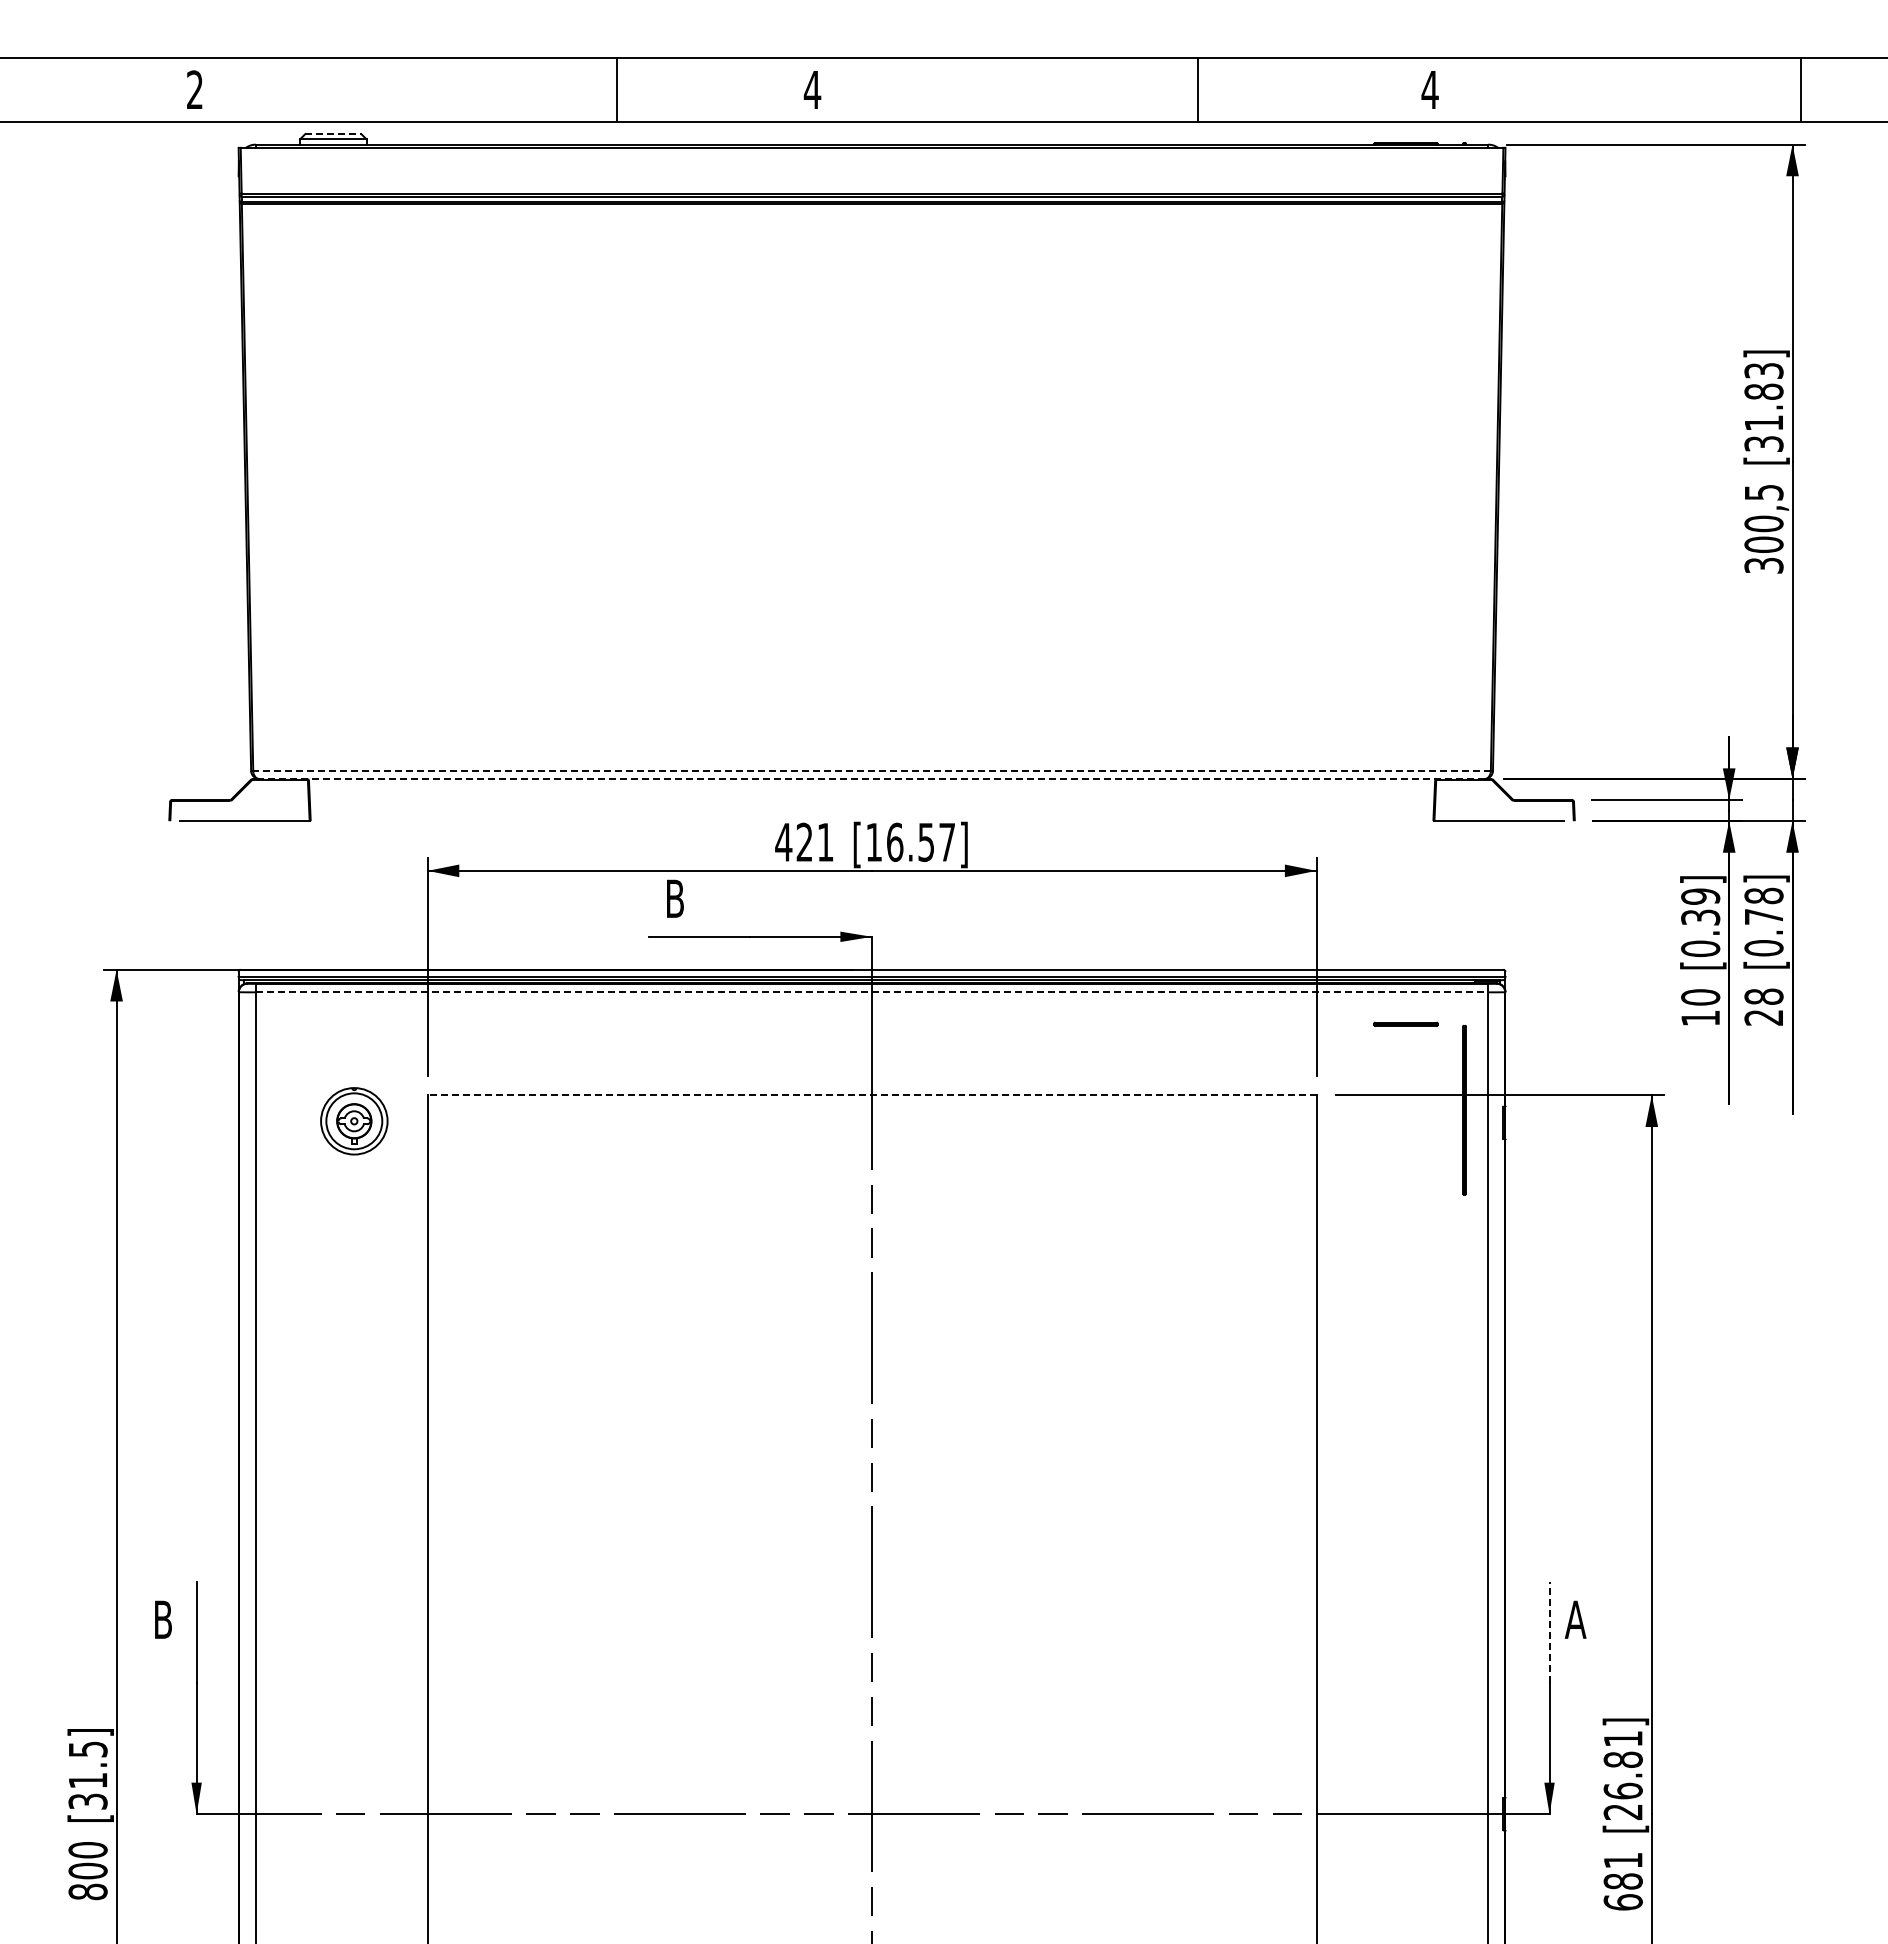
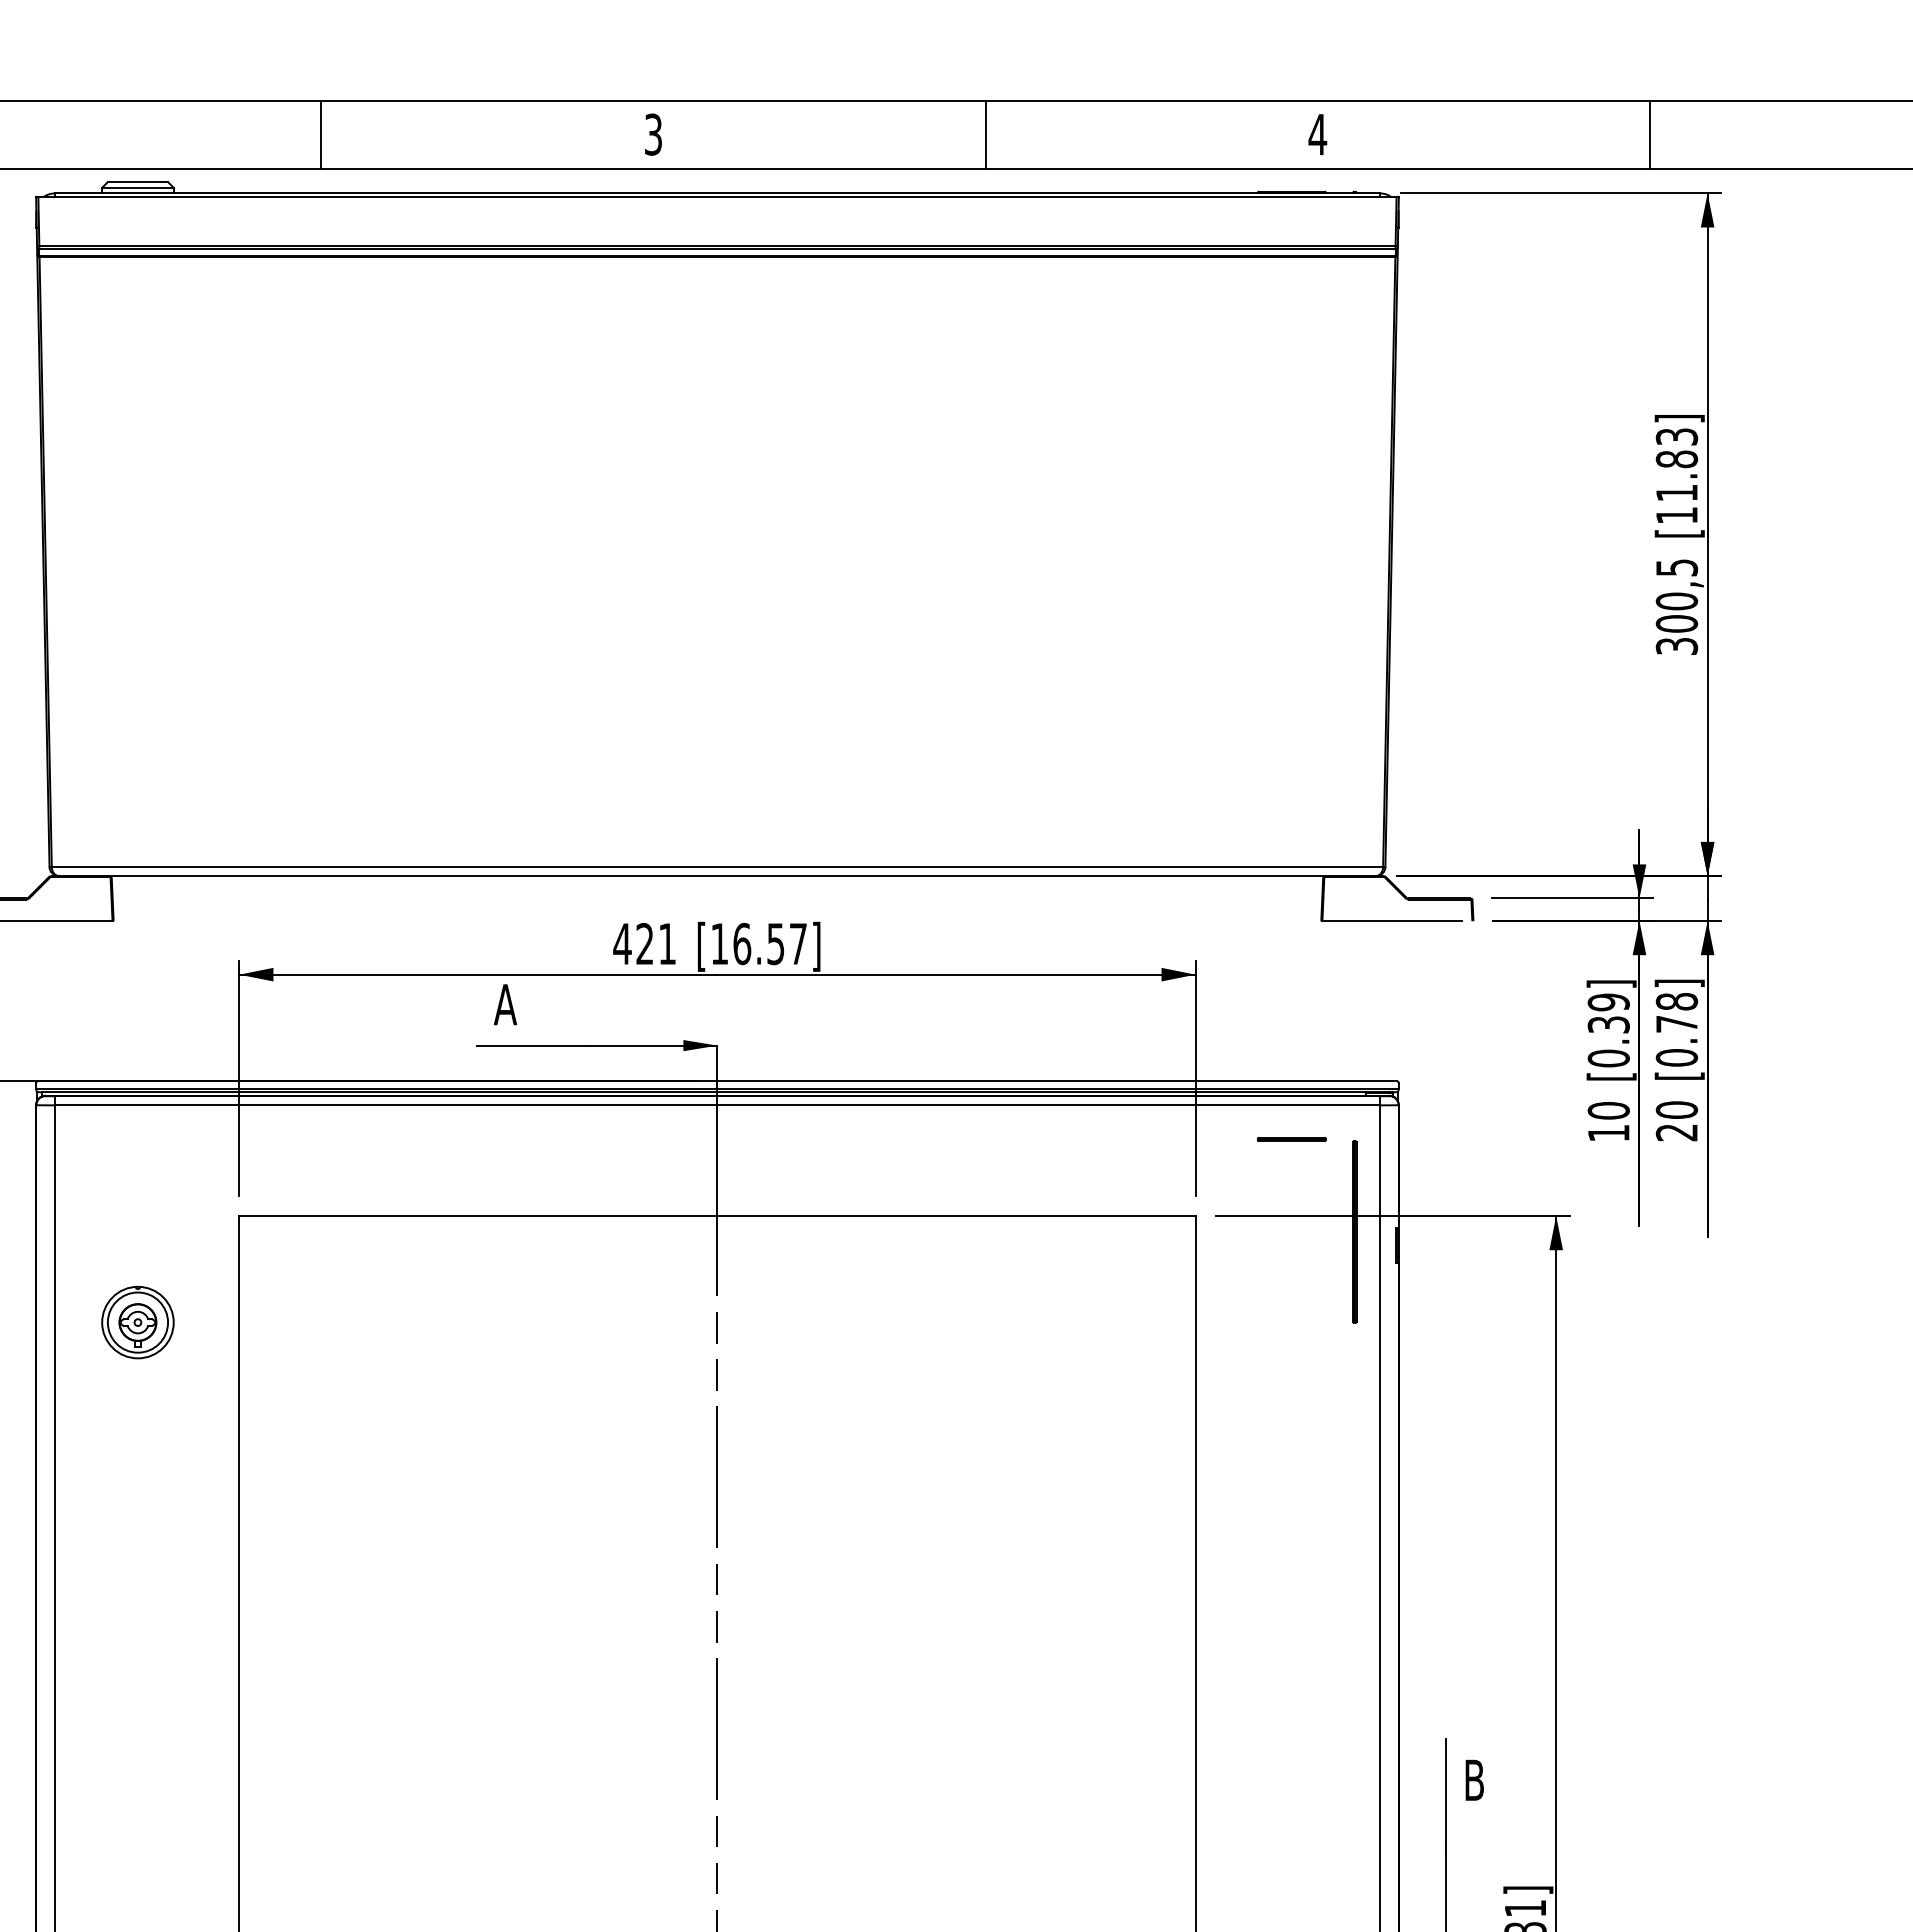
line: (616, 89) -> (321, 134), moved
text: (812, 89) -> (653, 134), 4 -> 3
line: (1198, 89) -> (985, 134), moved
line: (1801, 89) -> (1650, 134), moved
line: (333, 134) -> (138, 182), dashed -> solid
text: (1763, 443) -> (1676, 514), [31.83] -> [11.83]
line: (872, 770) -> (717, 866), dashed -> solid
line: (871, 779) -> (716, 876), dashed -> solid
text: (674, 898) -> (504, 1004), B -> A
line: (872, 992) -> (717, 1105), dashed -> solid
text: (1763, 996) -> (1676, 1109), 28 -> 20
line: (871, 1095) -> (716, 1216), dashed -> solid
part: (354, 1121) -> (138, 1322), moved
text: (1575, 1619) -> (1474, 1779), A -> B
line: (1549, 1632) -> (1446, 1793), dashed -> solid

